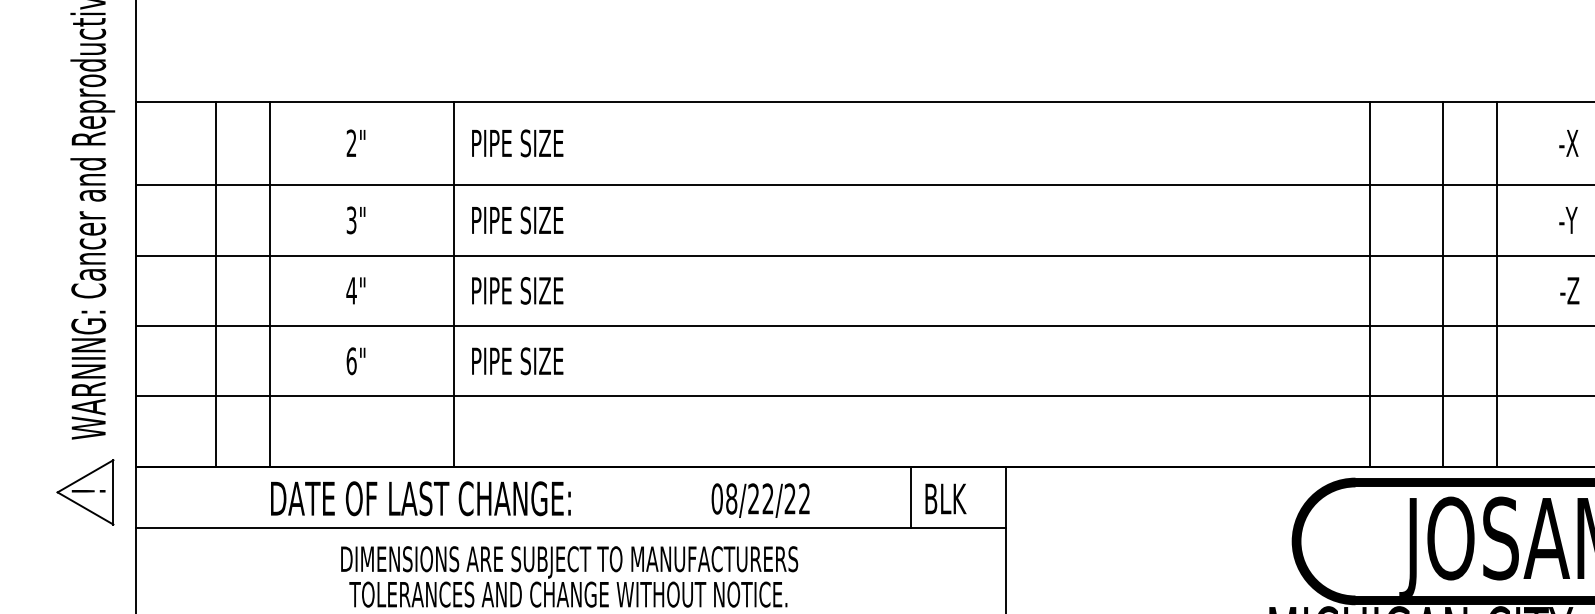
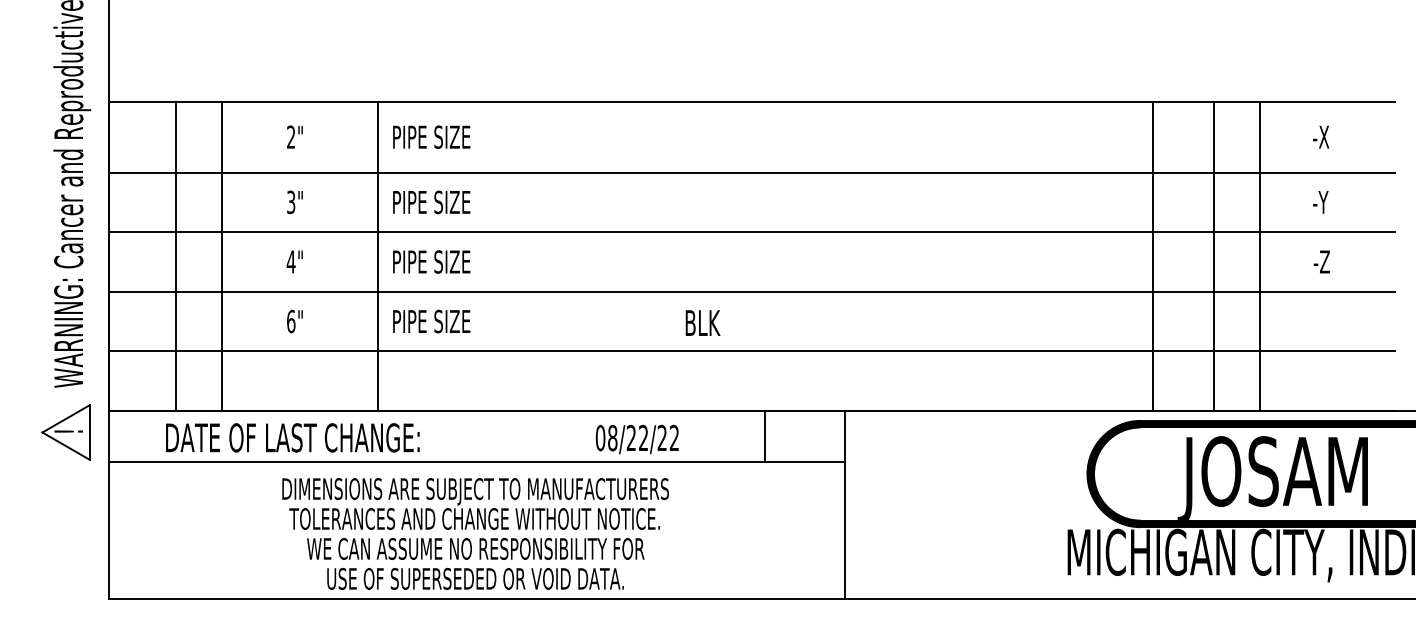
text: (420, 498) -> (292, 437), moved
text: (945, 498) -> (702, 322), moved

